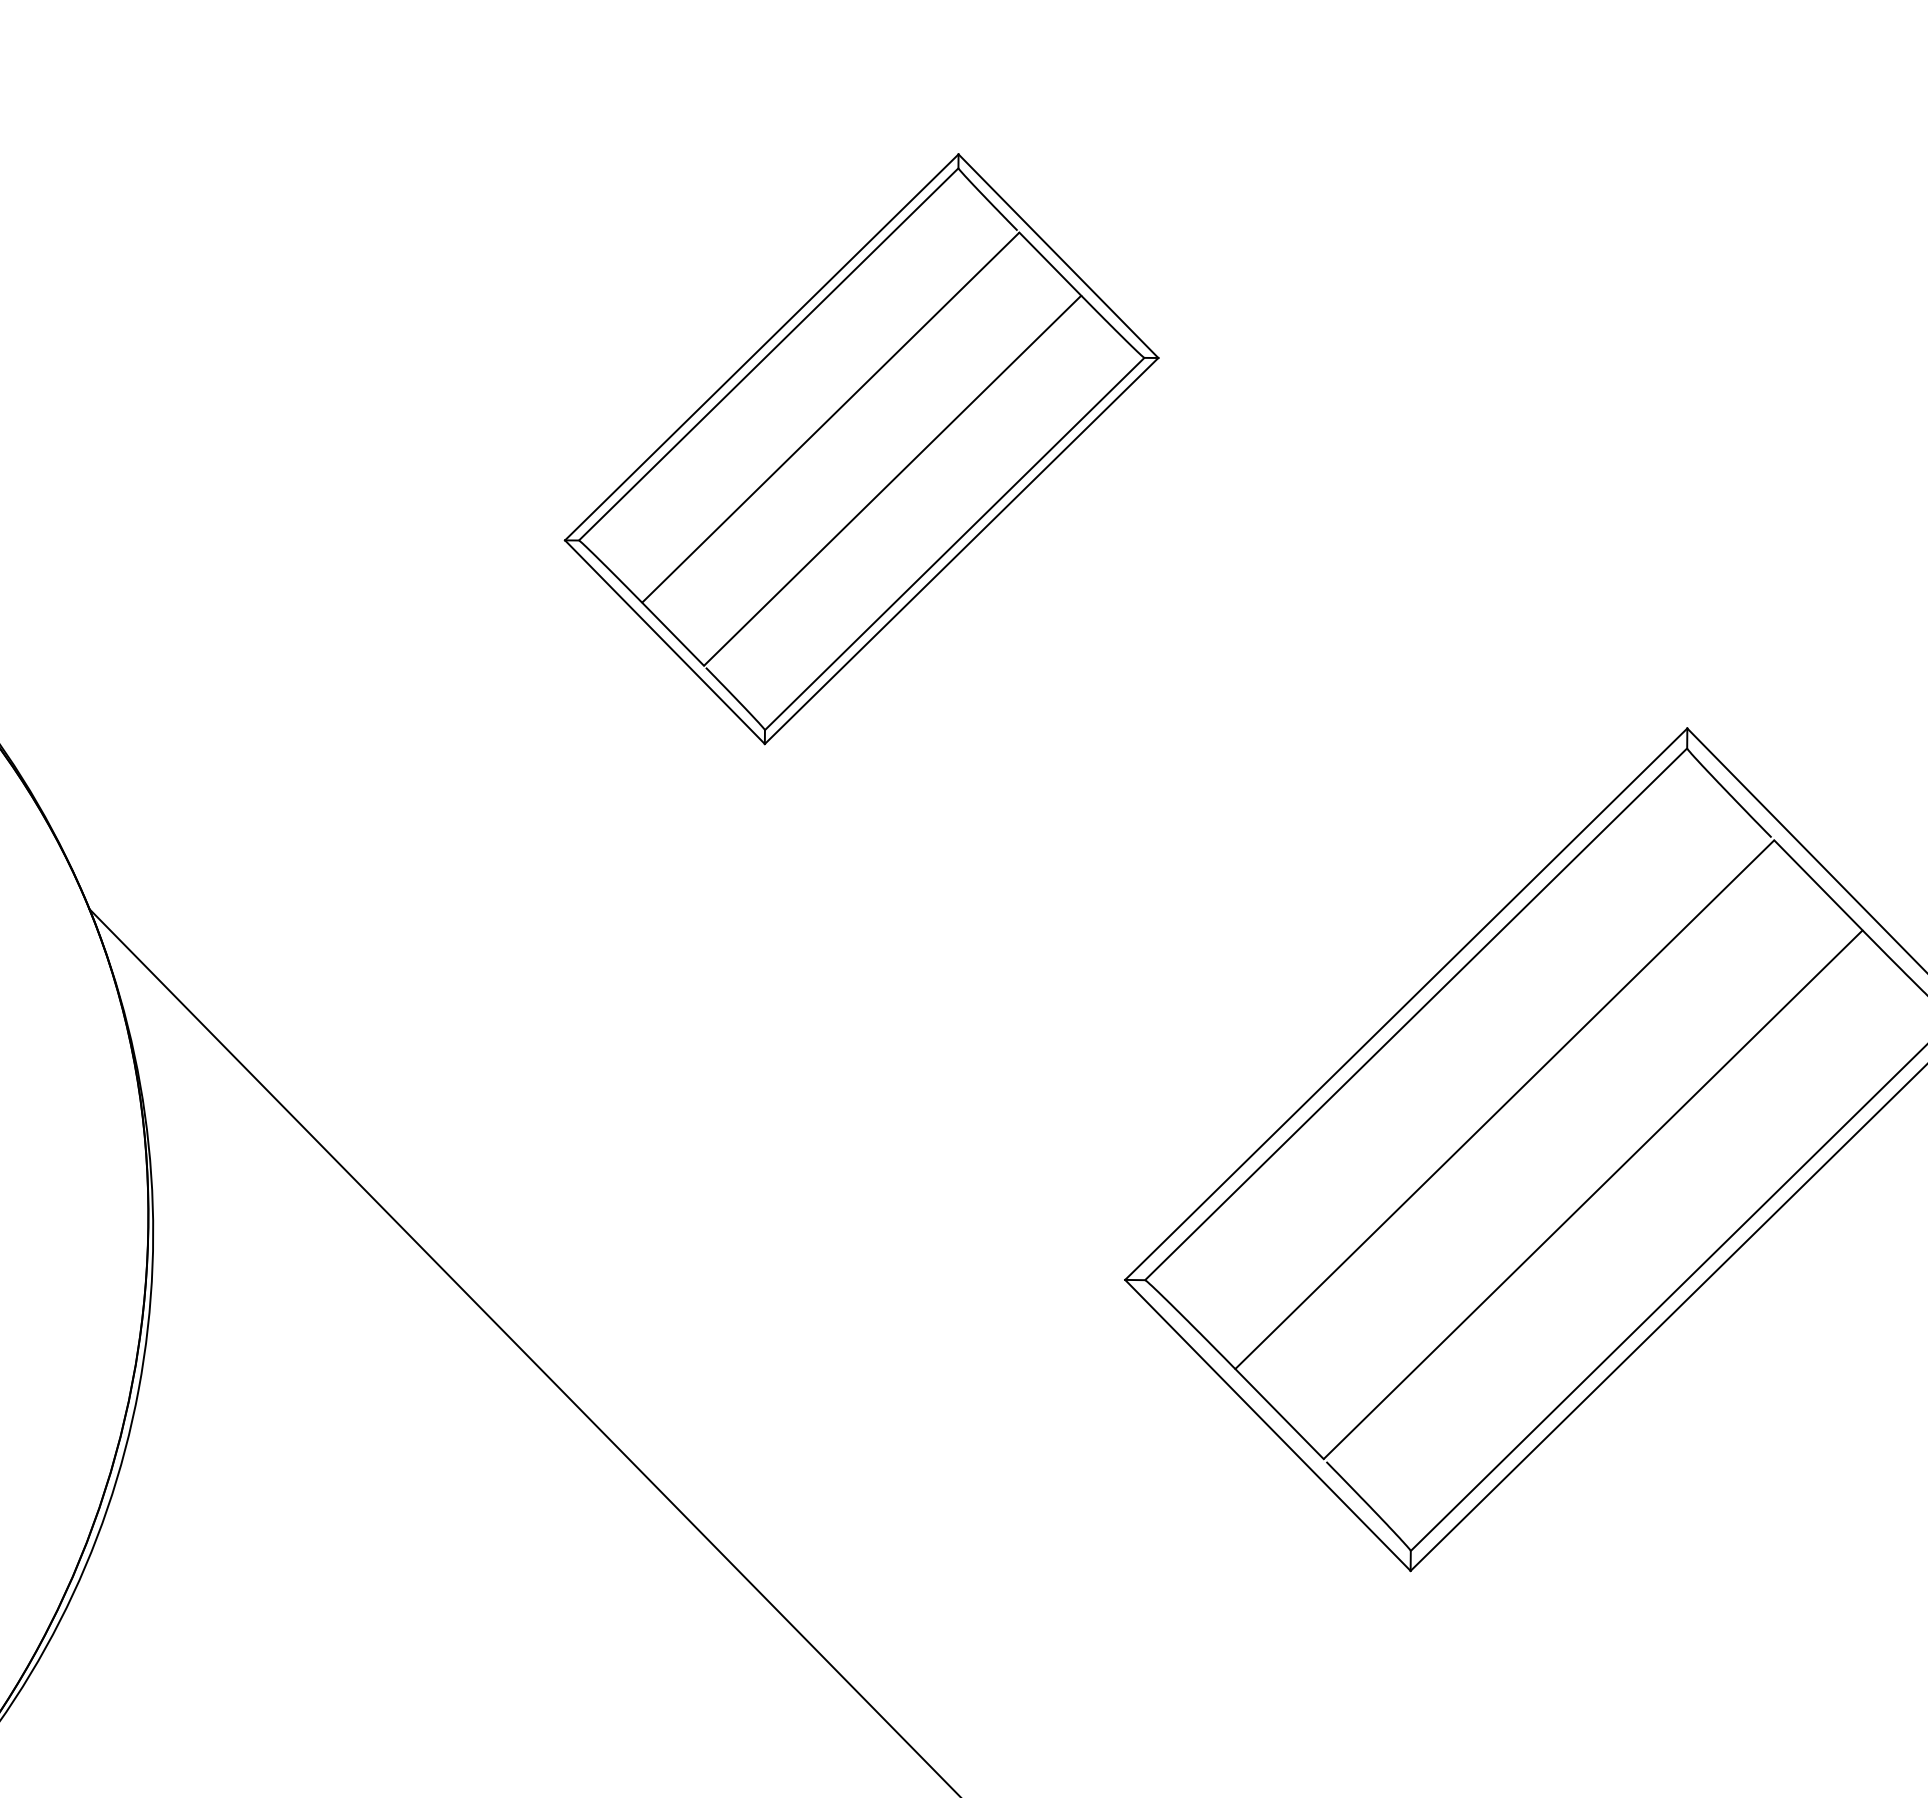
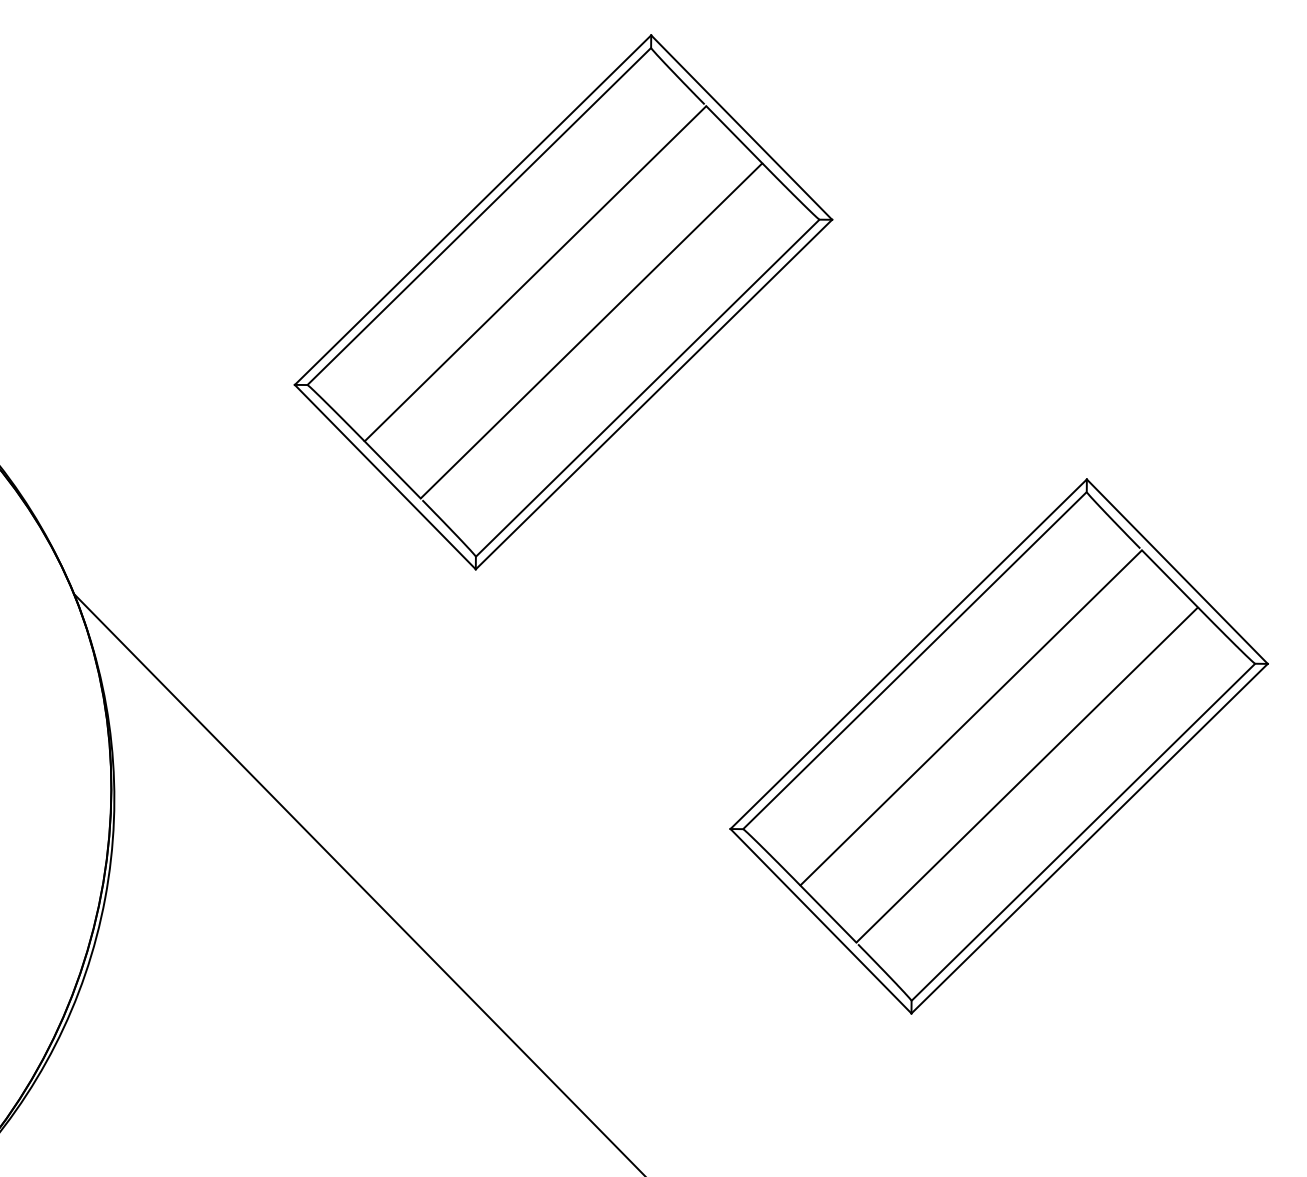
part: (861, 449) -> (563, 302), size x1.43

